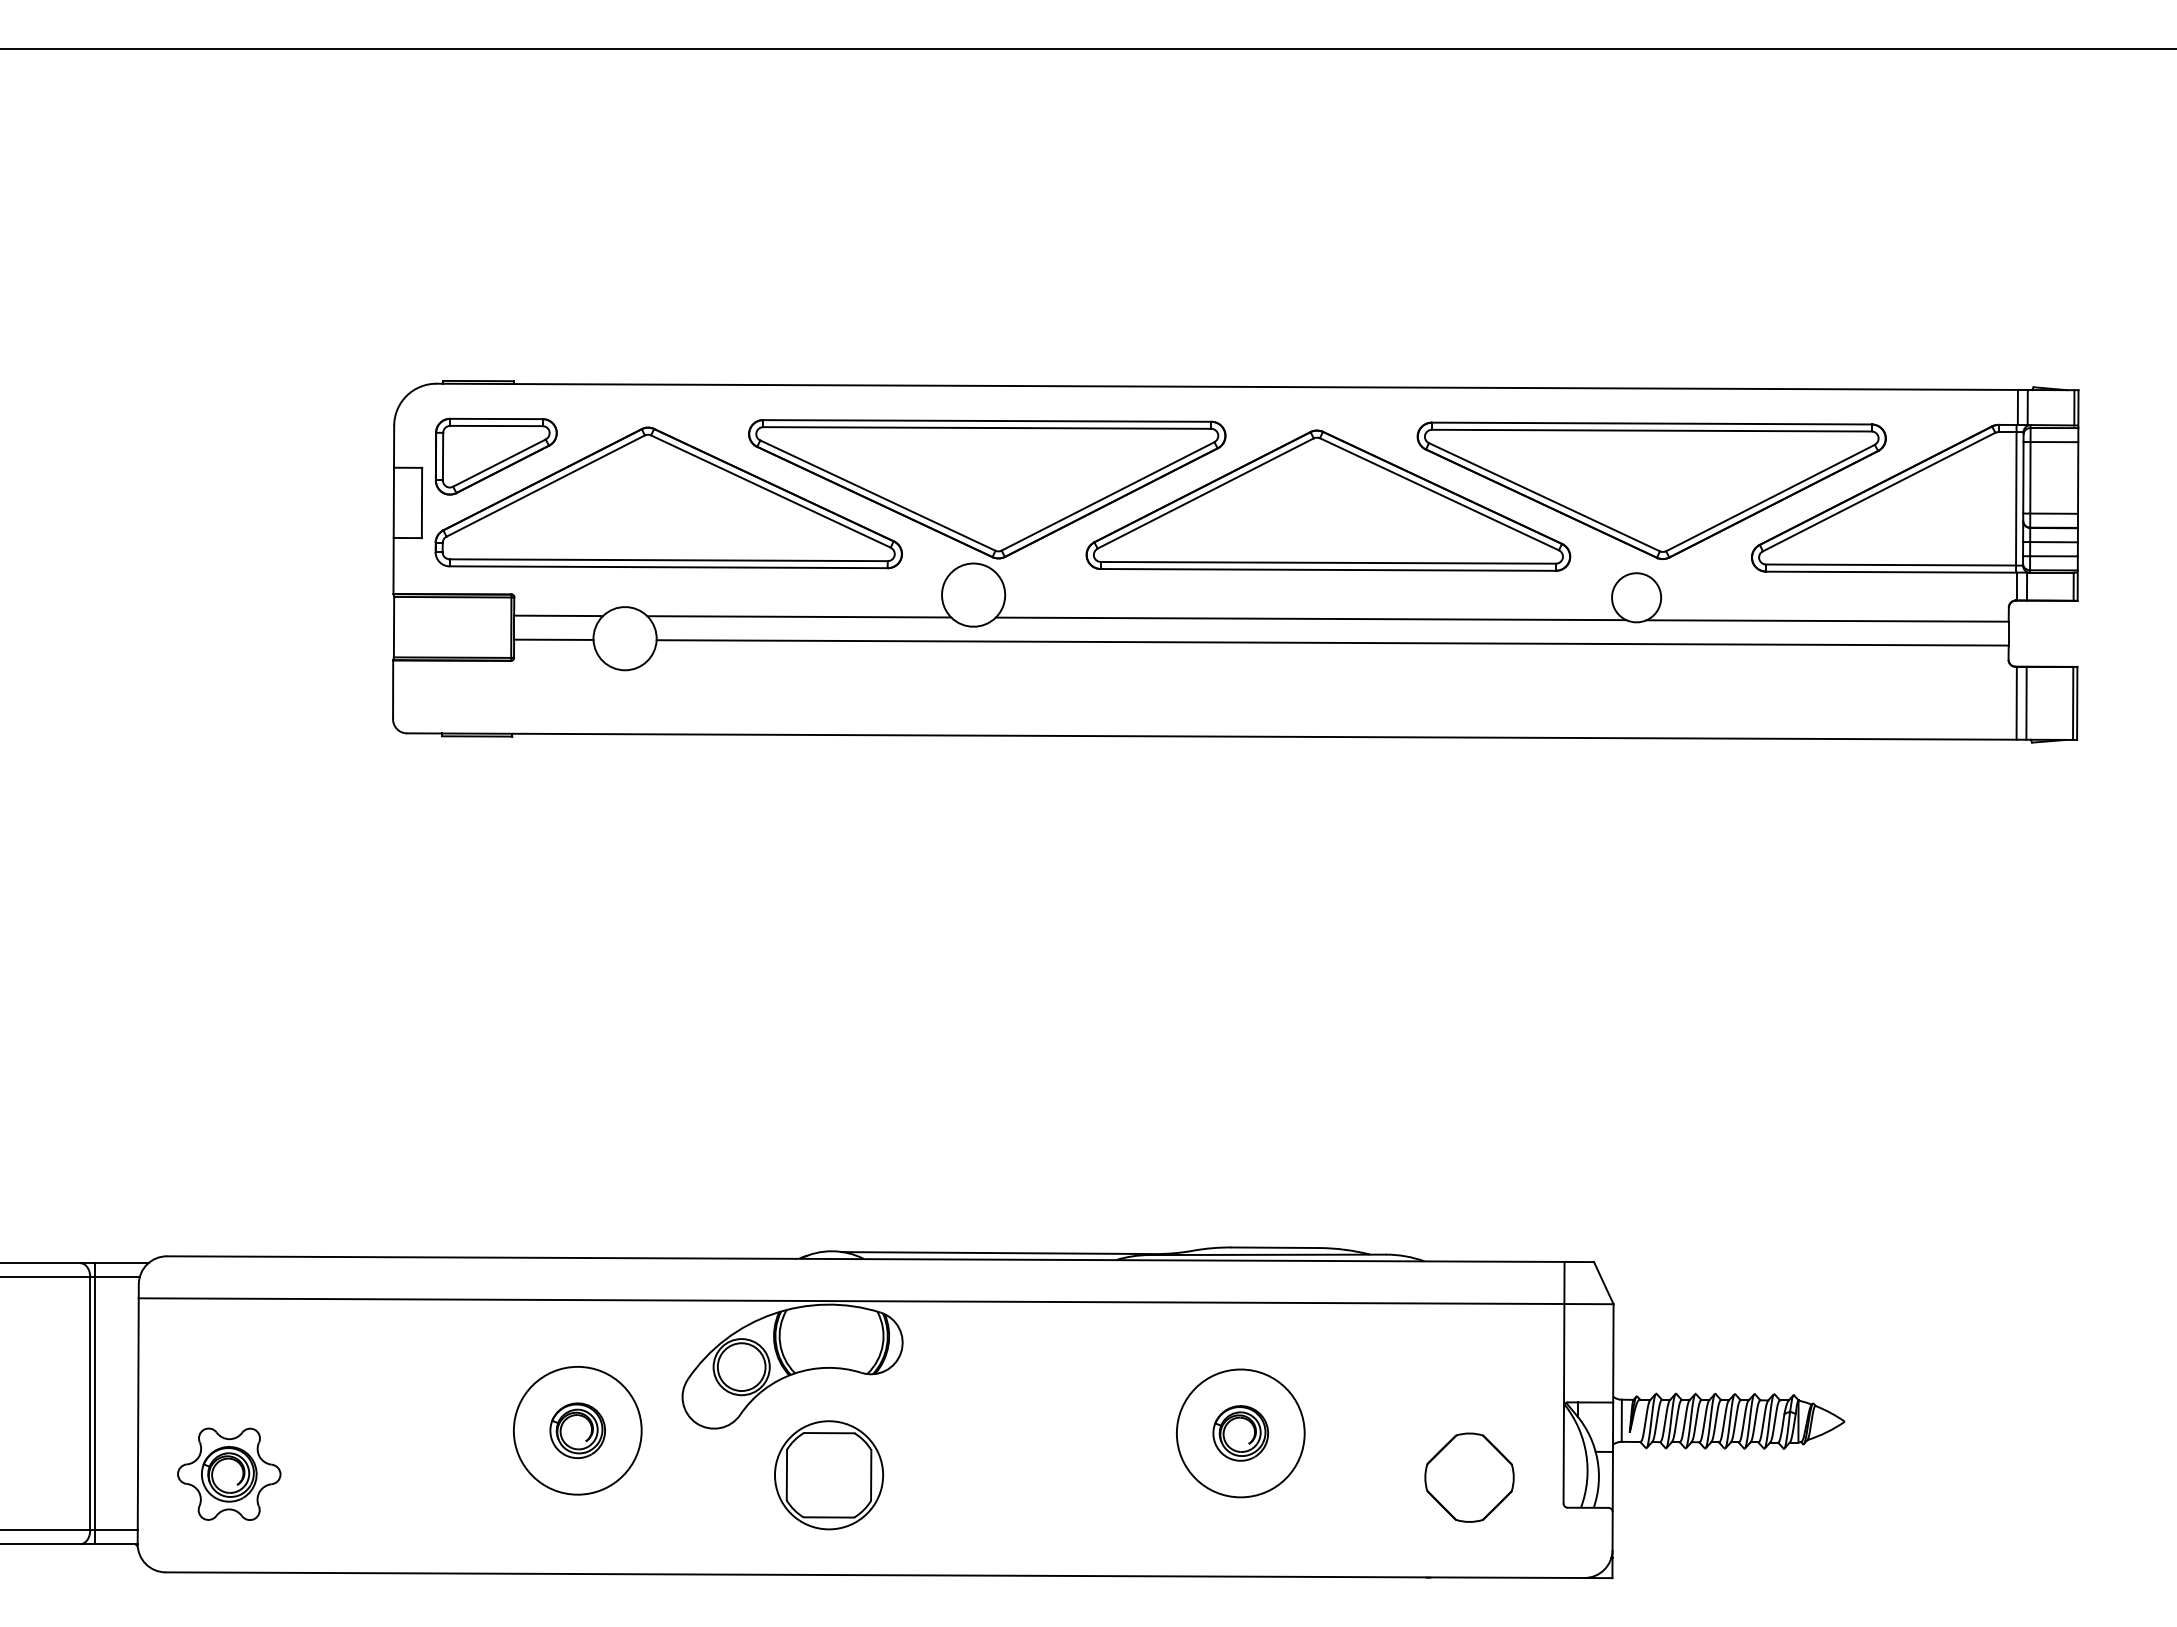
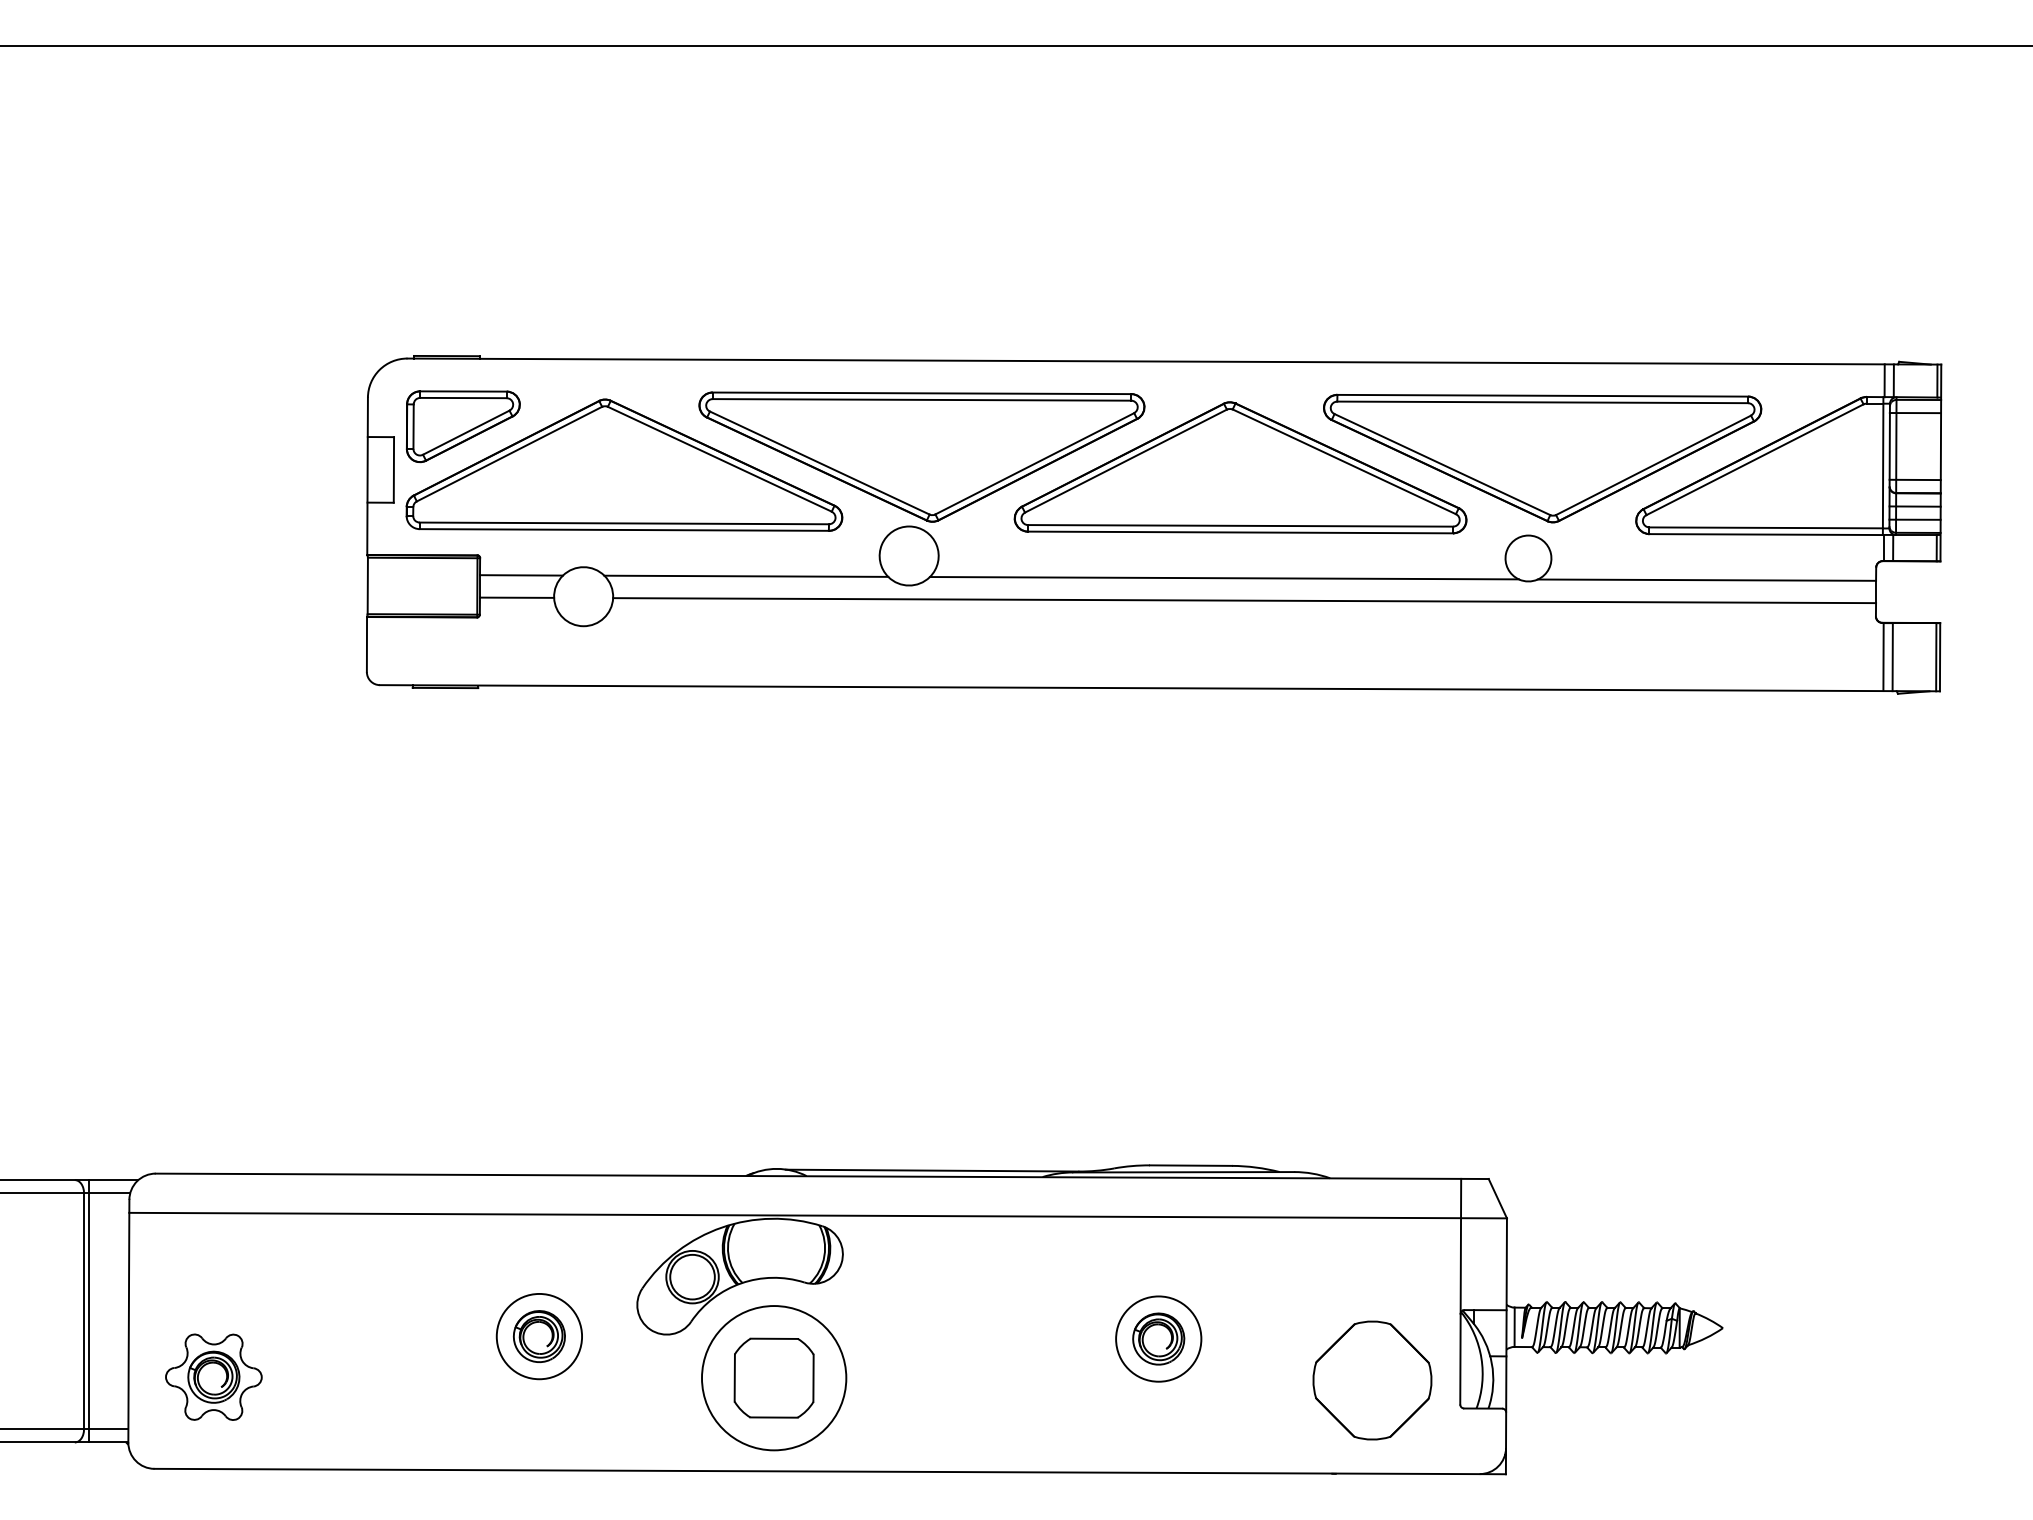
circle: (577, 1430) -> (539, 1336), size x0.71
circle: (1240, 1433) -> (1158, 1339), size x0.71
circle: (828, 1475) -> (773, 1378), size x1.43
part: (1469, 1477) -> (1372, 1380), size x1.43

